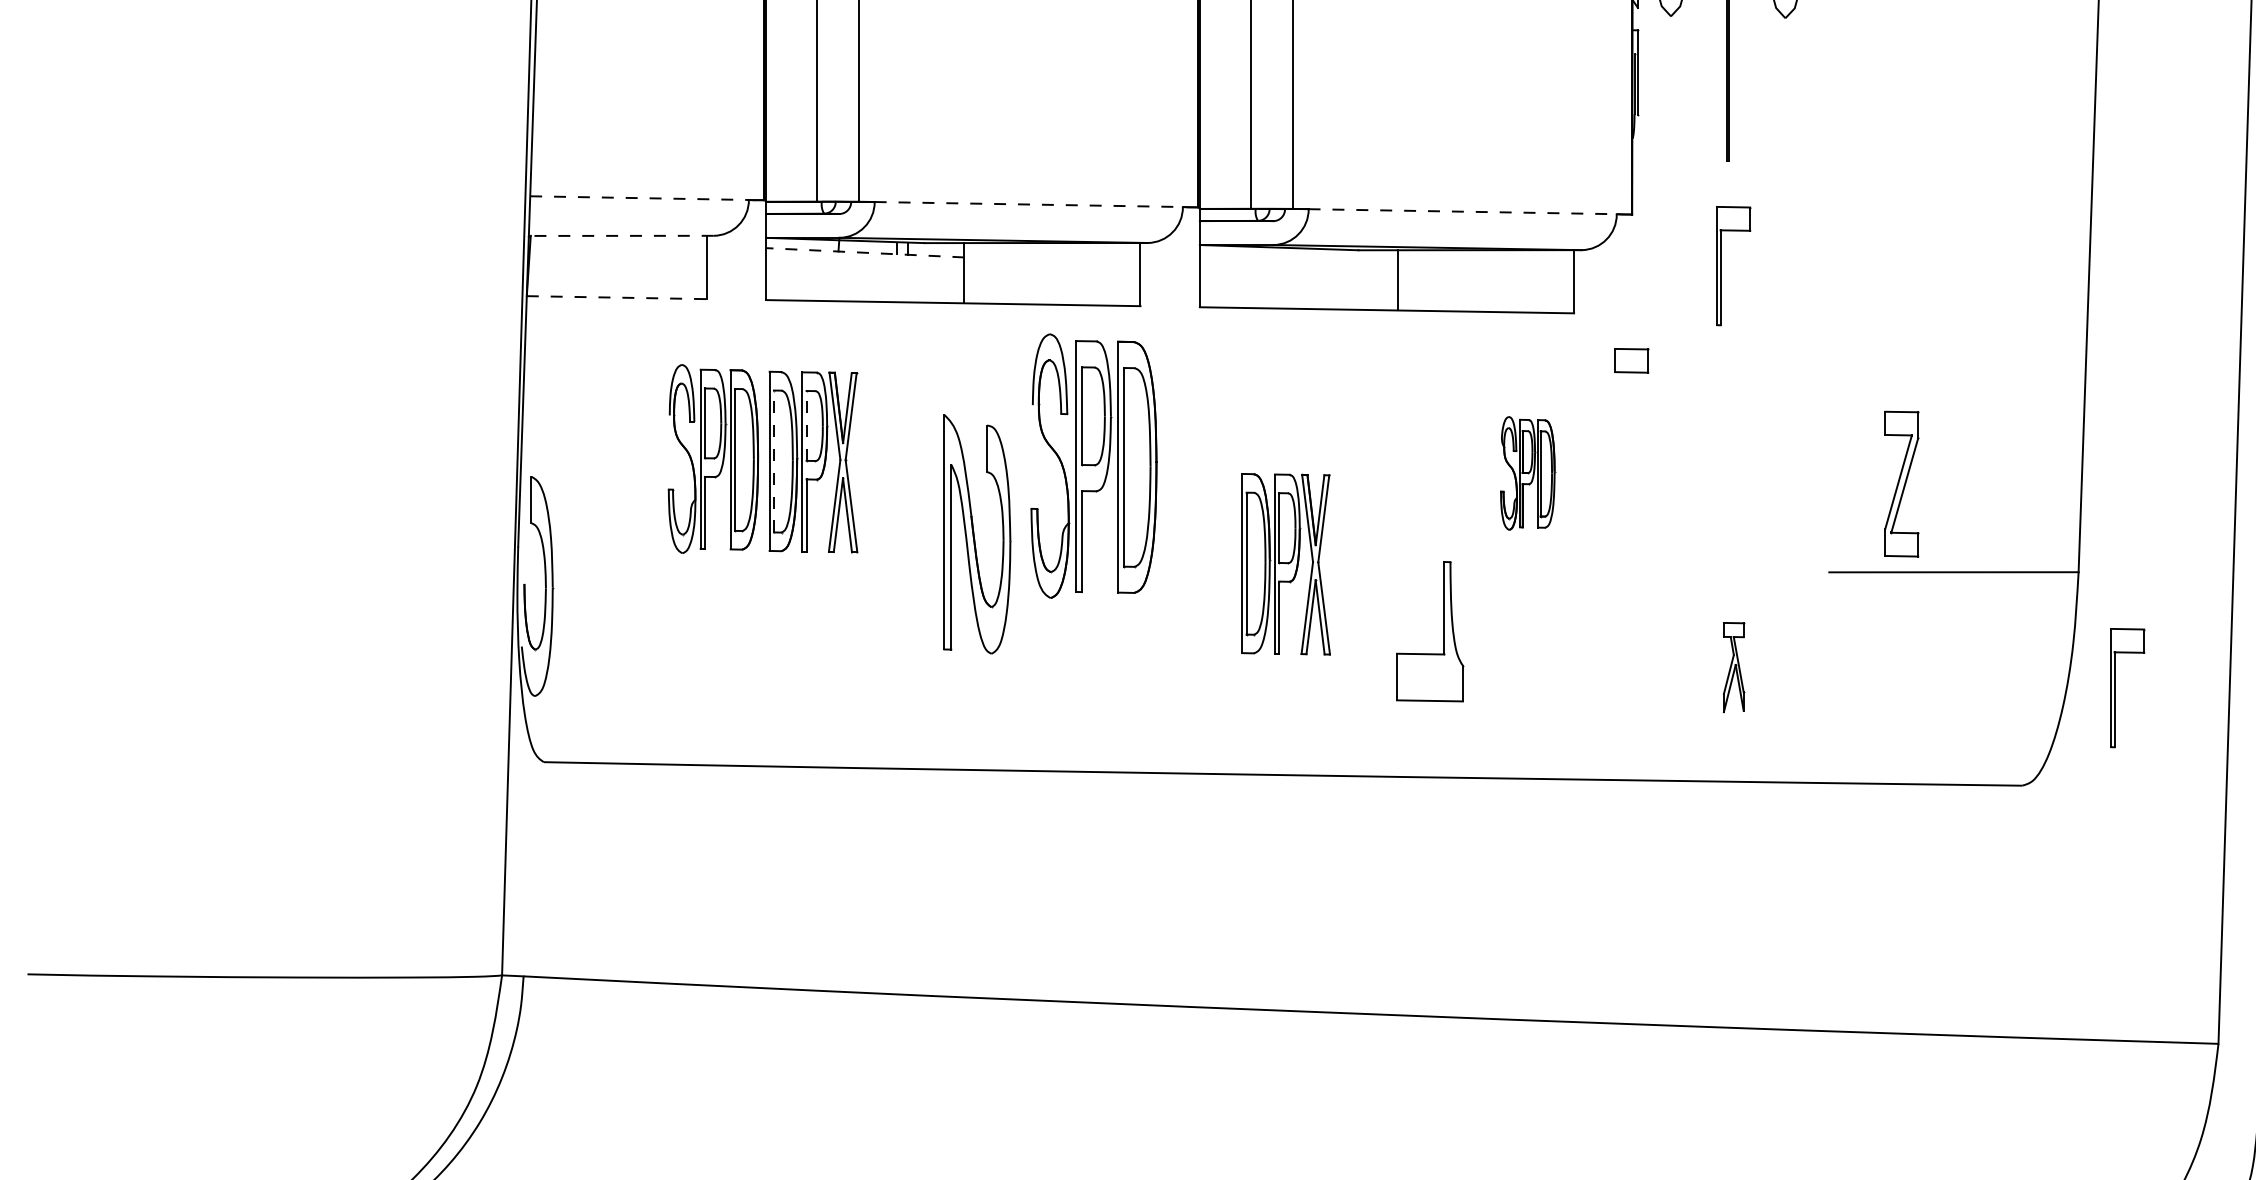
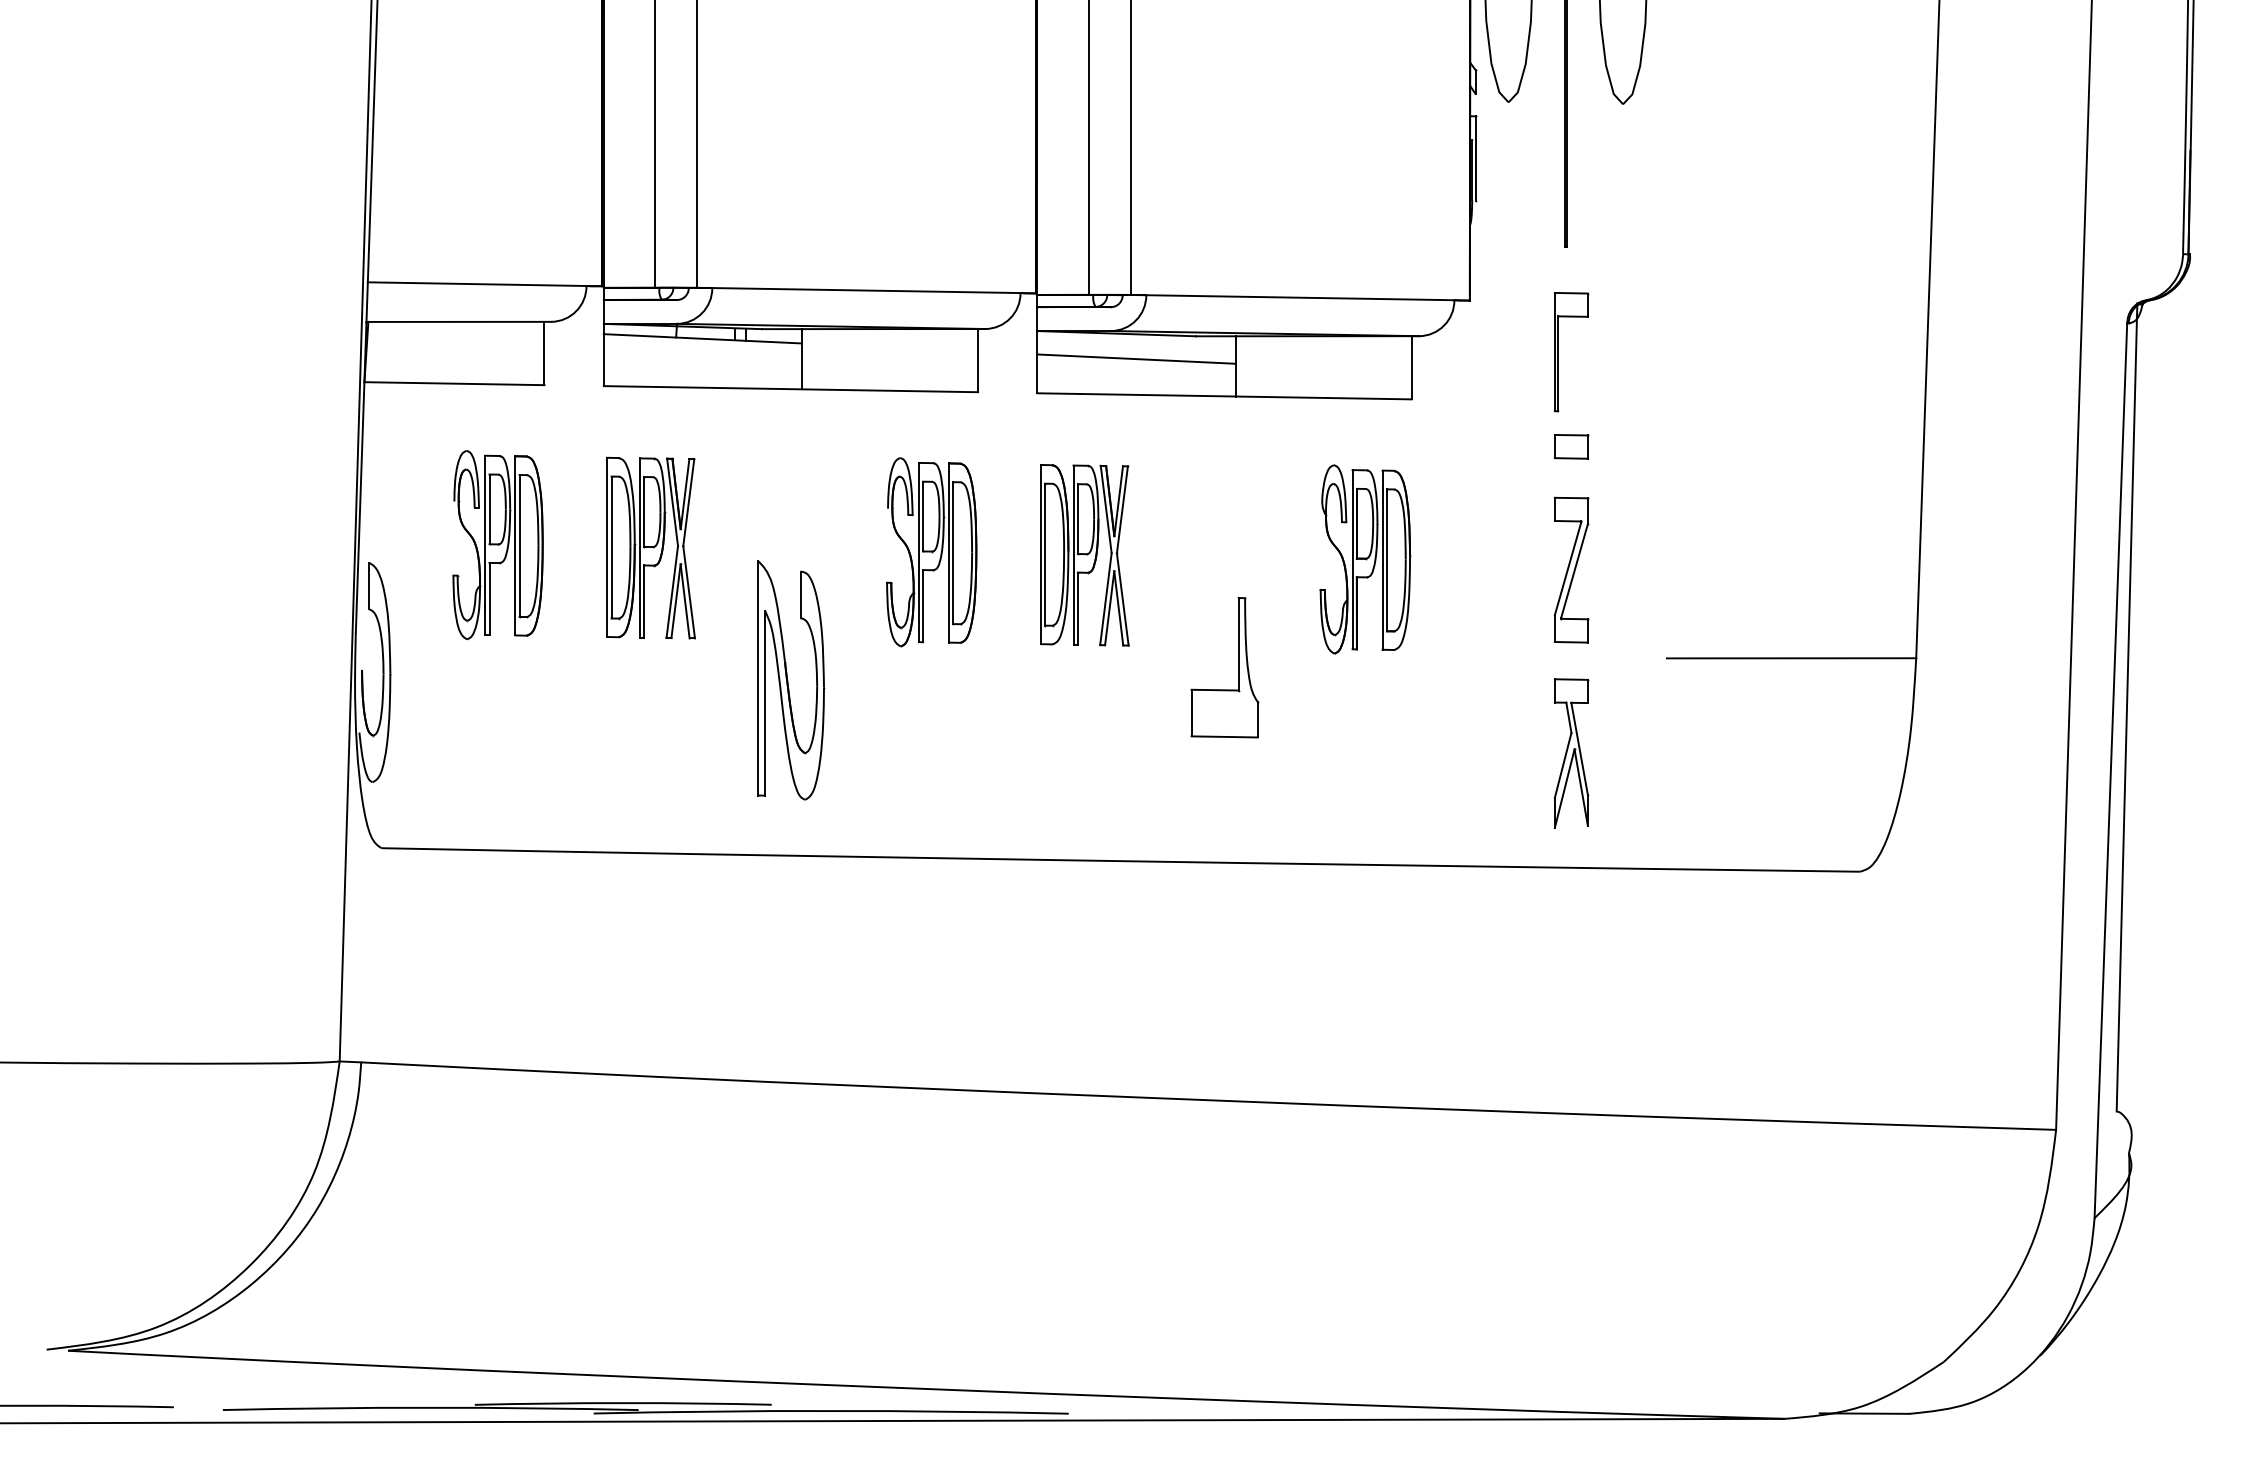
line: (639, 198) -> (477, 284), dashed -> solid
line: (1028, 204) -> (866, 290), dashed -> solid
line: (1462, 211) -> (1300, 297), dashed -> solid
line: (620, 235) -> (458, 321), dashed -> solid
line: (864, 252) -> (702, 338), dashed -> solid
line: (1298, 272) -> (1136, 358), added
line: (616, 297) -> (454, 383), dashed -> solid
part: (1631, 360) -> (1571, 446), moved
line: (806, 425) -> (644, 511), dashed -> solid
part: (712, 458) -> (497, 544), moved
line: (773, 461) -> (611, 547), dashed -> solid
part: (1093, 466) -> (931, 552), size x0.71
part: (1527, 473) -> (1365, 559), size x1.67
part: (1901, 483) -> (1571, 569), moved
part: (977, 534) -> (791, 680), moved
part: (1285, 564) -> (1084, 555), moved
part: (1443, 631) -> (1238, 667), moved
part: (1733, 667) -> (1571, 753), size x1.67
part: (2114, 688) -> (1952, 774), removed

